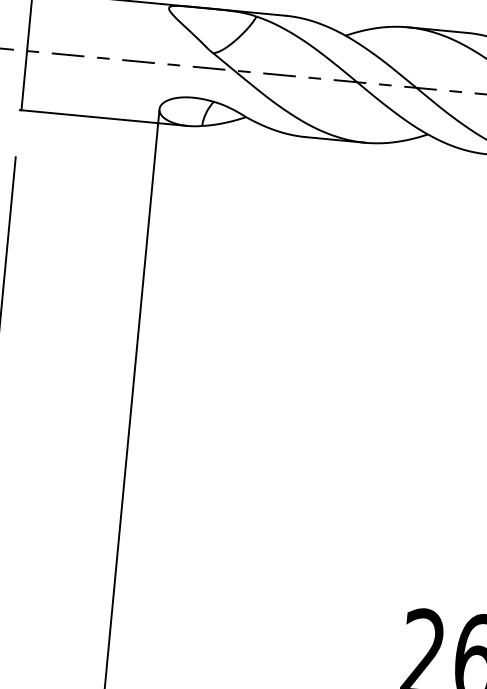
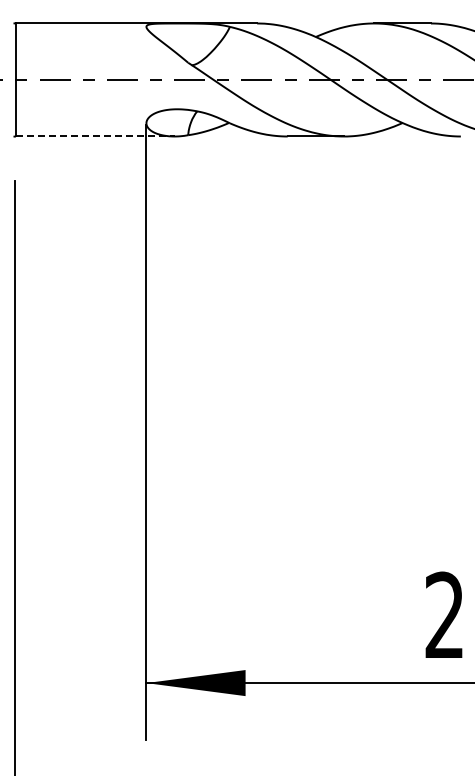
line: (104, 118) -> (95, 136), solid -> dashed

